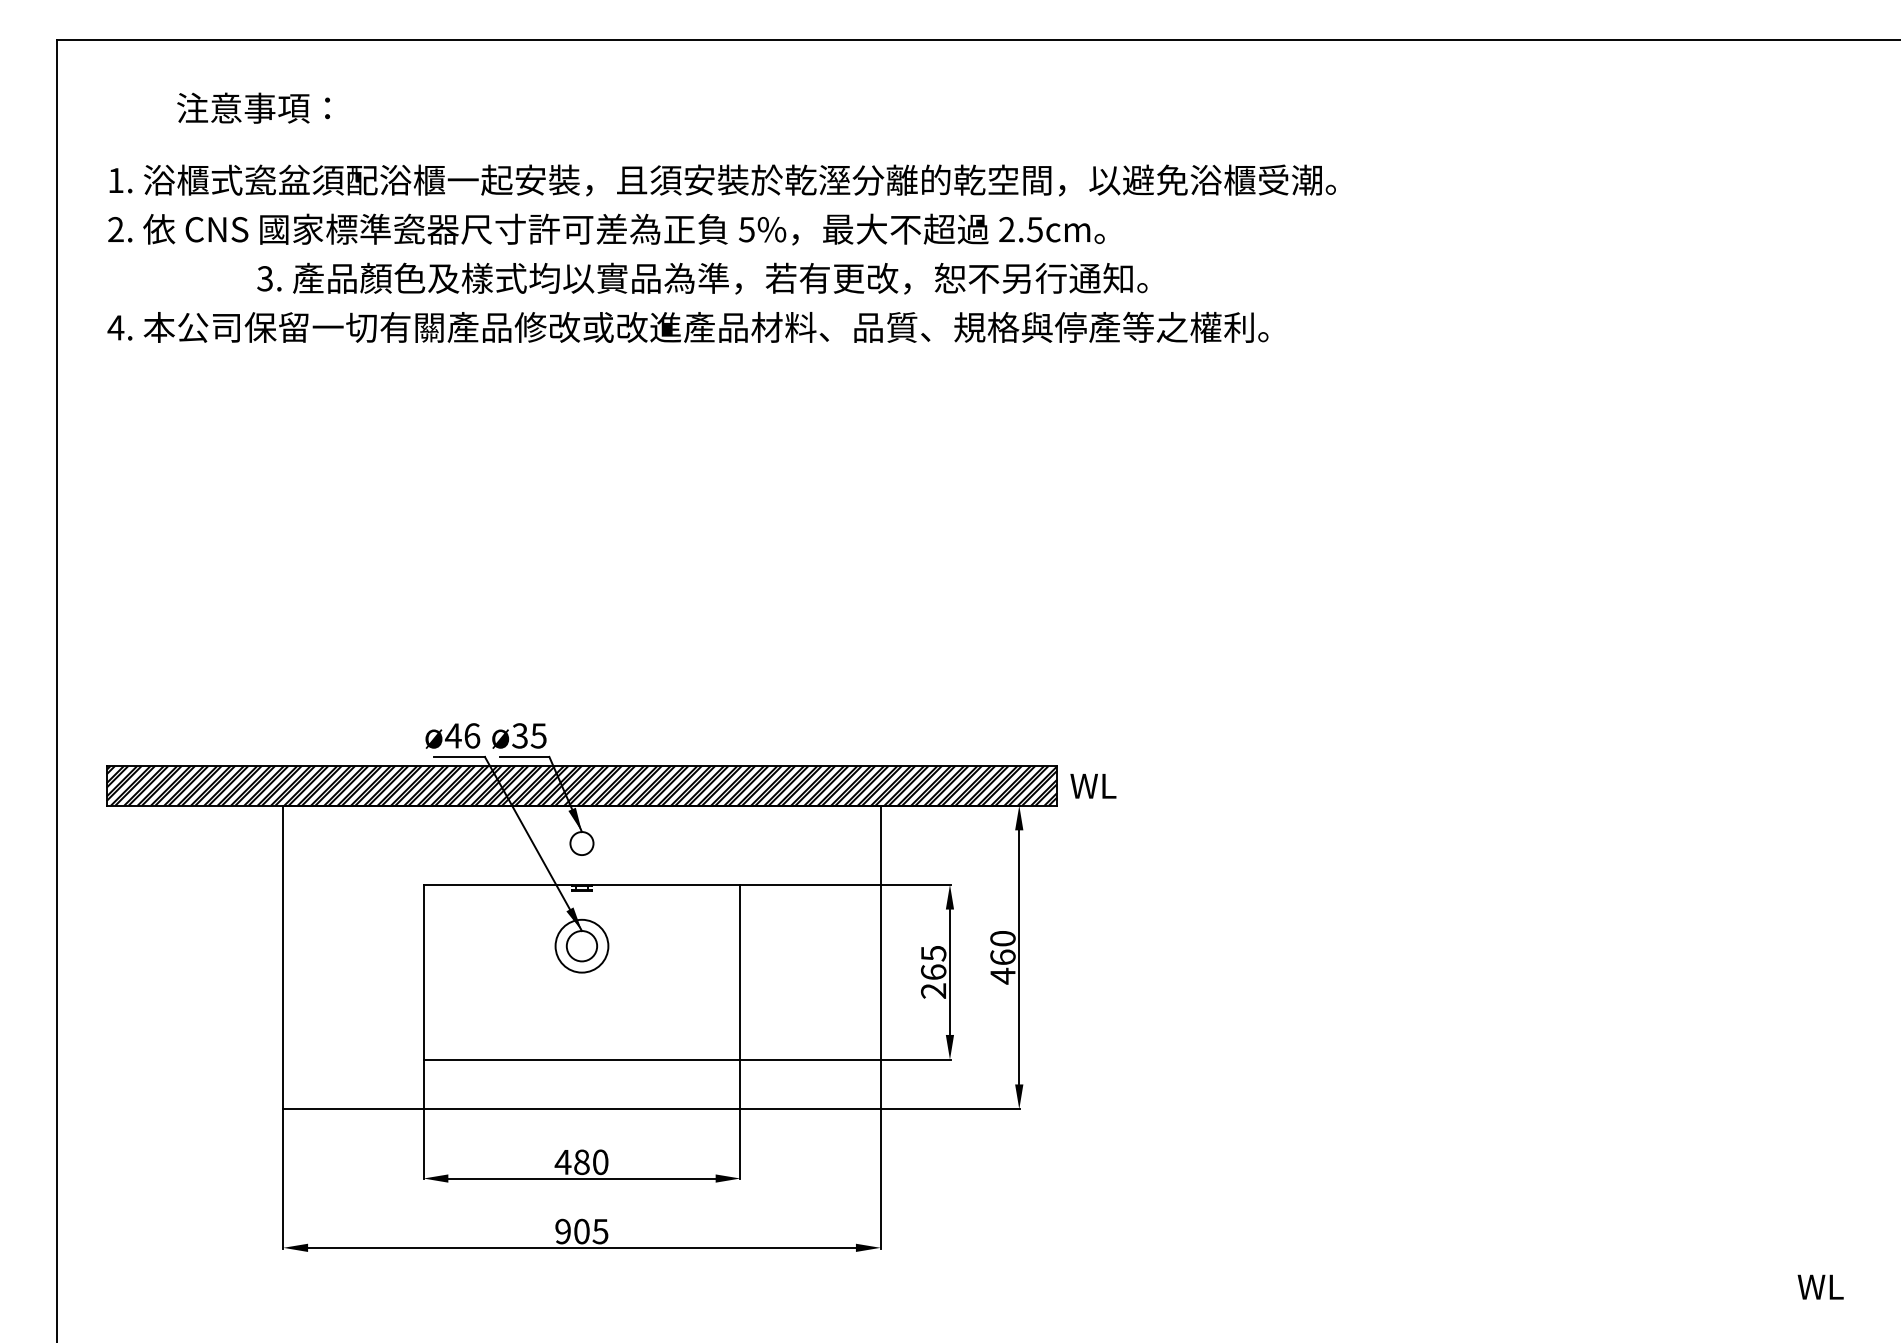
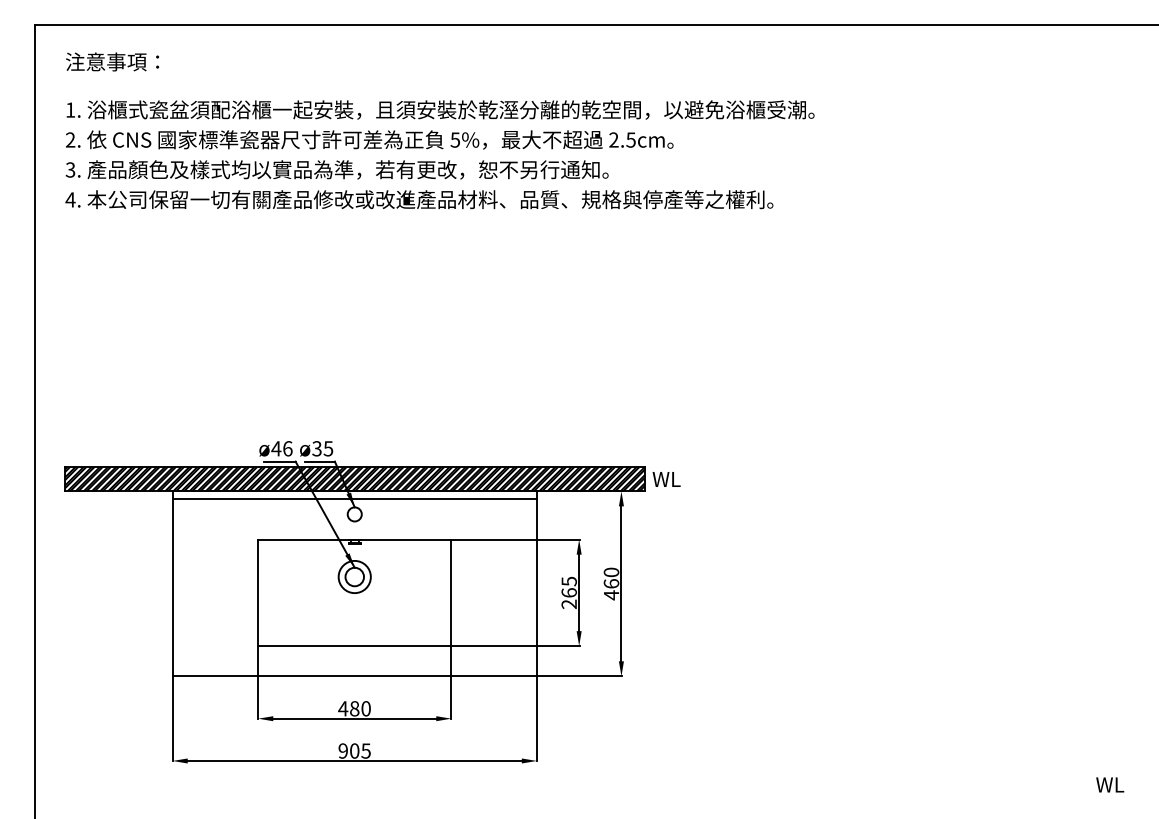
text: (253, 107) -> (112, 61), moved
text: (701, 277) -> (336, 169), moved
line: (581, 819) -> (354, 499), added

